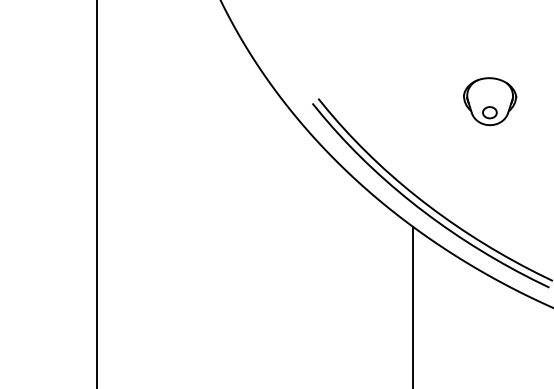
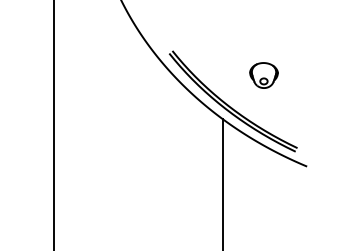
part: (489, 101) -> (263, 75), moved

